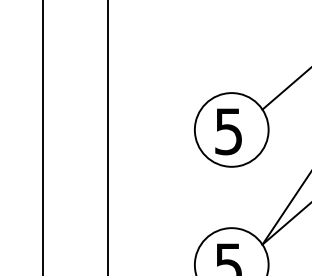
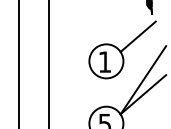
text: (227, 132) -> (104, 62), 5 -> 1

